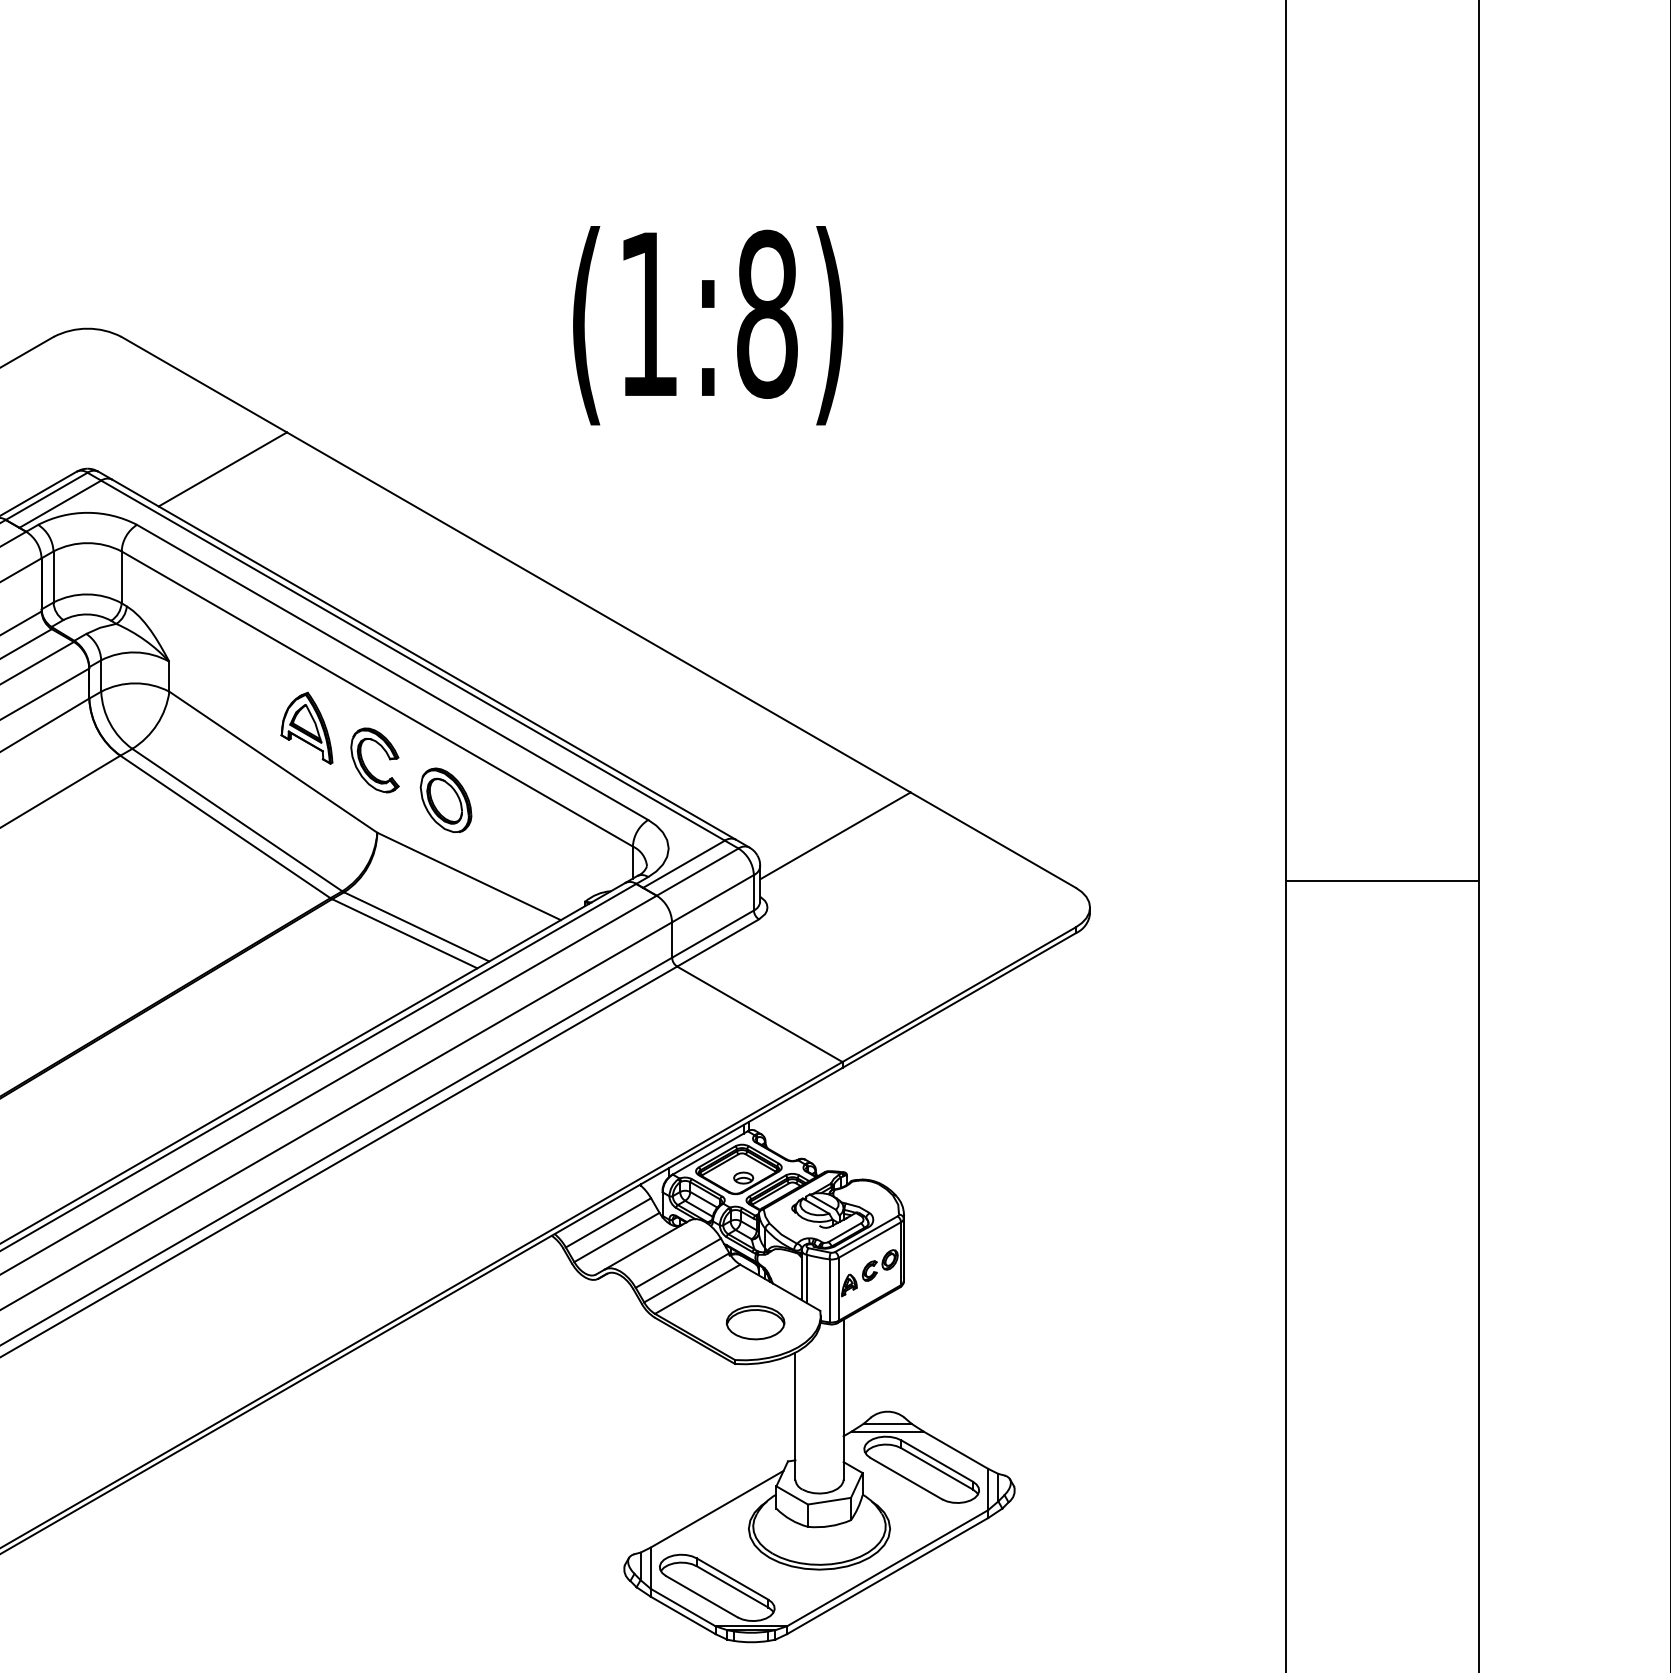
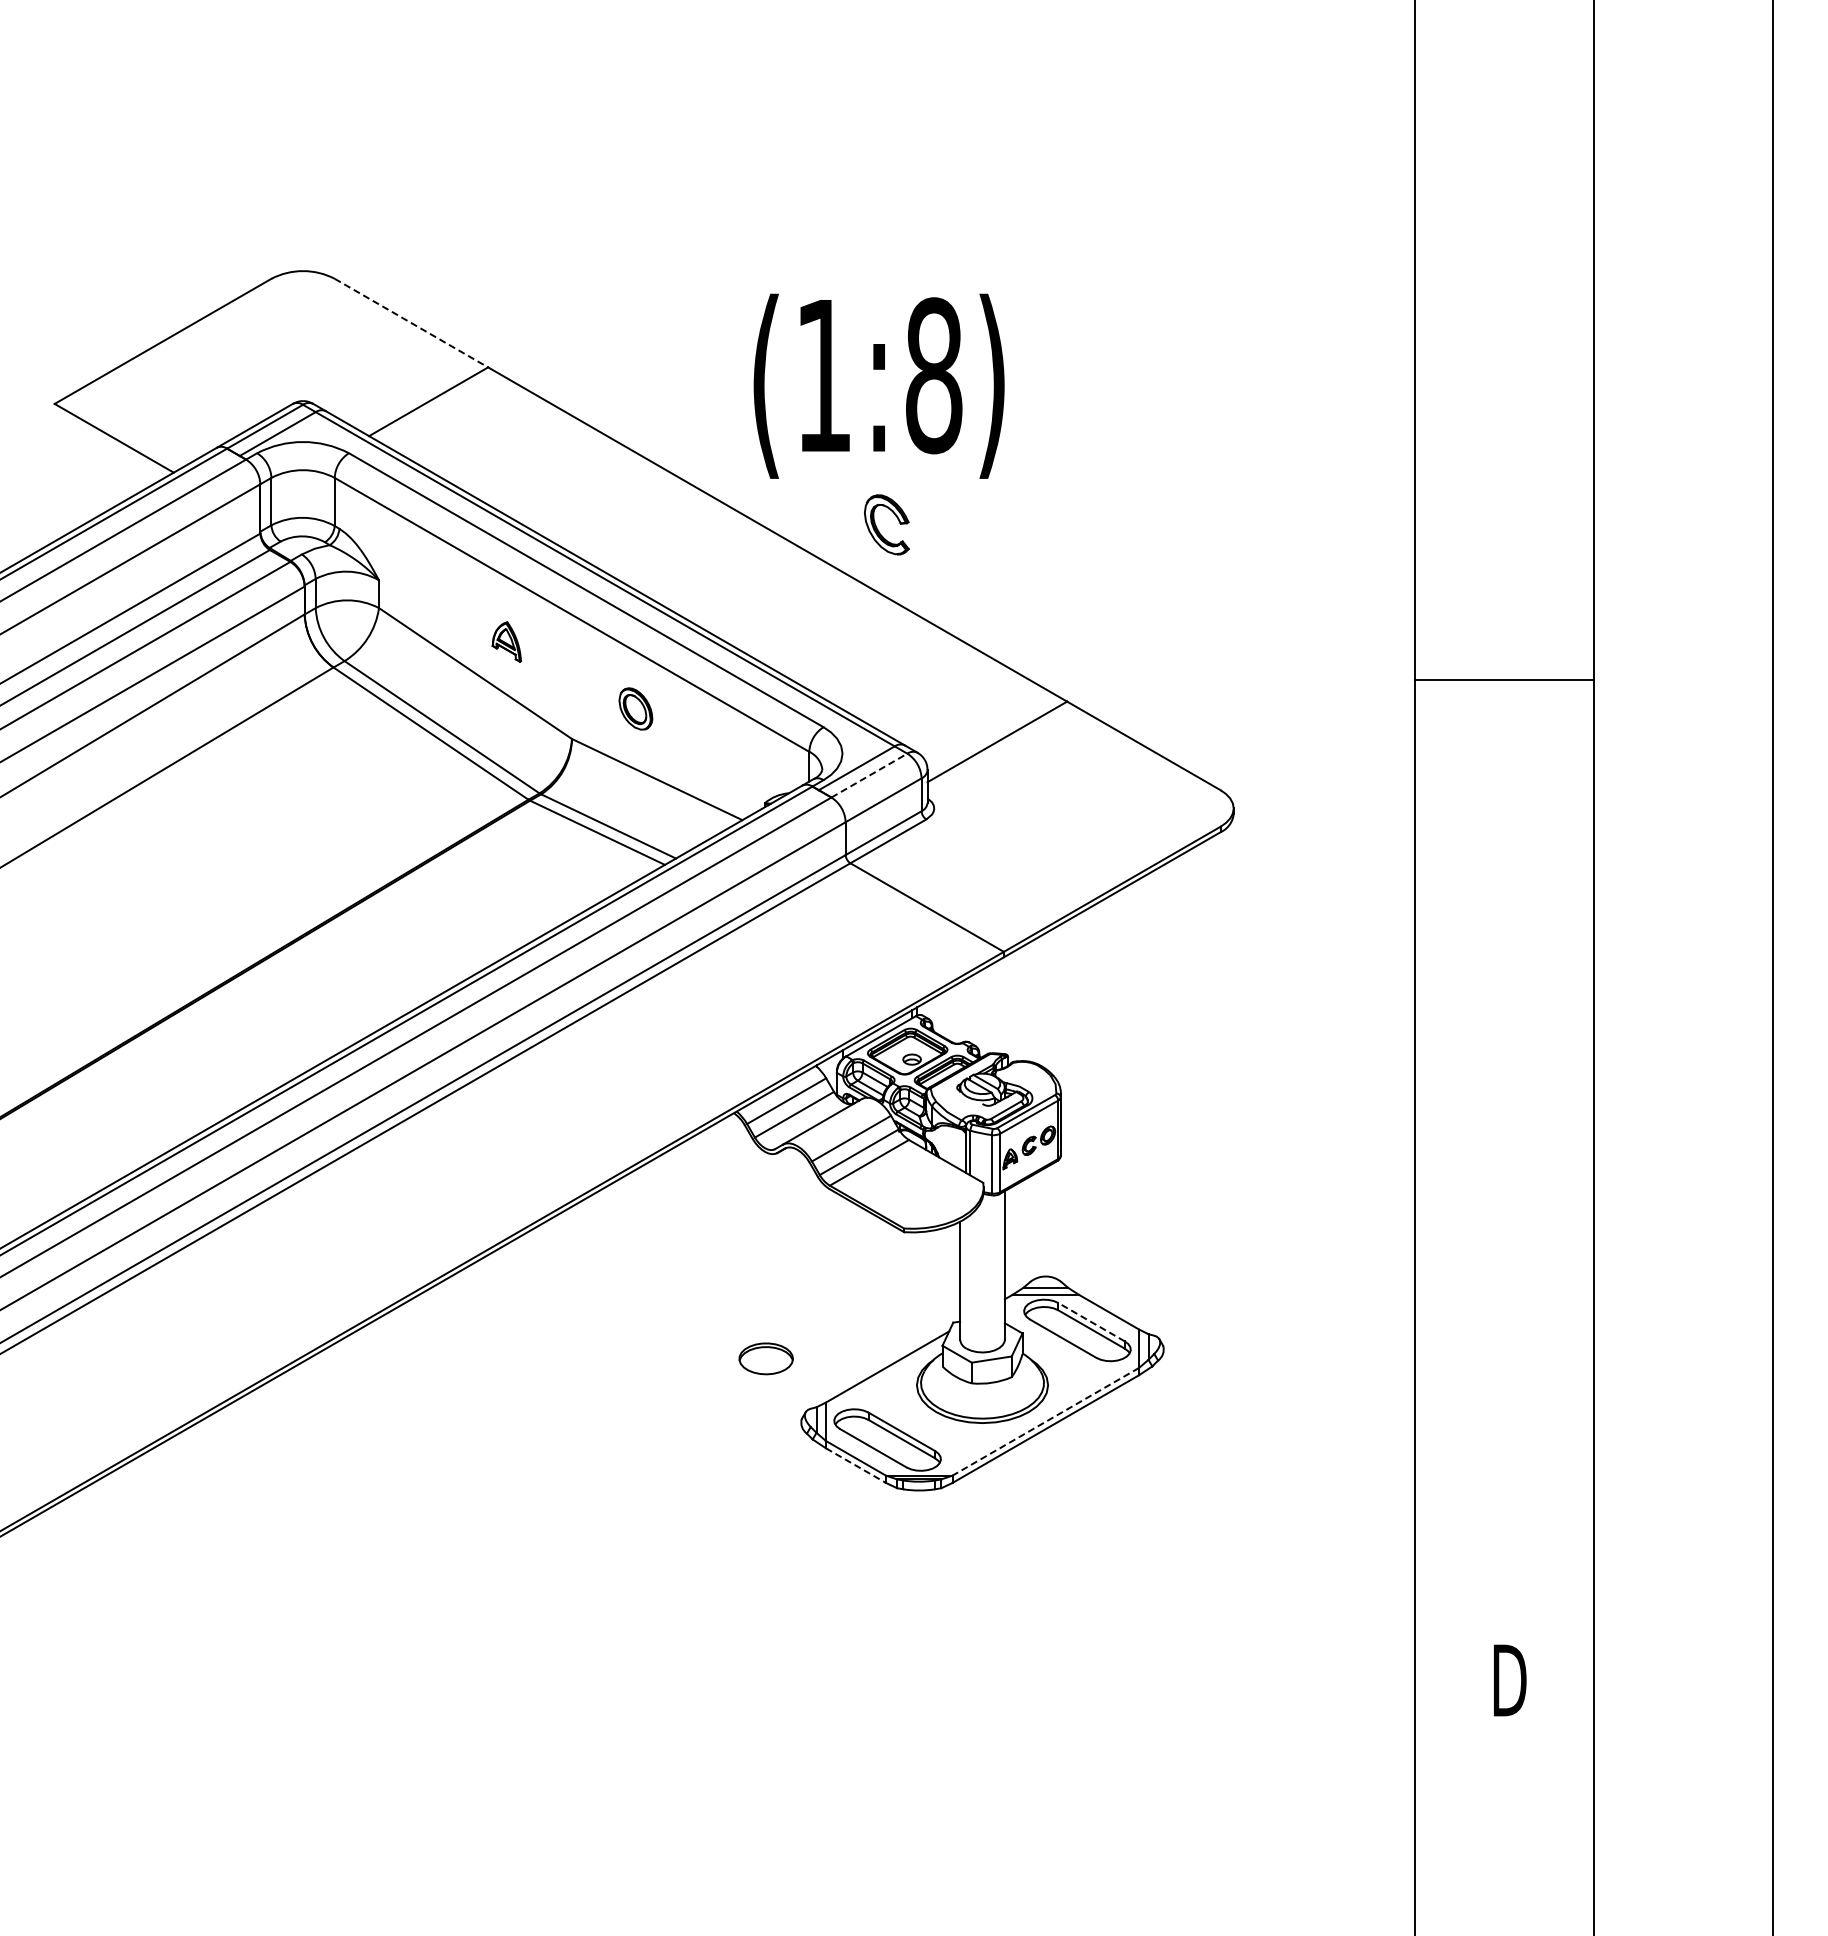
text: (707, 324) -> (878, 385), moved
line: (204, 385) -> (411, 323), solid -> dashed
part: (306, 727) -> (506, 641), size x0.6
part: (365, 765) -> (878, 529), moved
part: (445, 799) -> (635, 708), size x0.7
line: (697, 872) -> (869, 775), solid -> dashed
line: (1381, 880) -> (1504, 679), moved
part: (754, 1322) -> (765, 1358), moved
line: (936, 1461) -> (1091, 1322), solid -> dashed
line: (887, 1567) -> (1045, 1421), solid -> dashed
line: (682, 1615) -> (855, 1465), solid -> dashed

